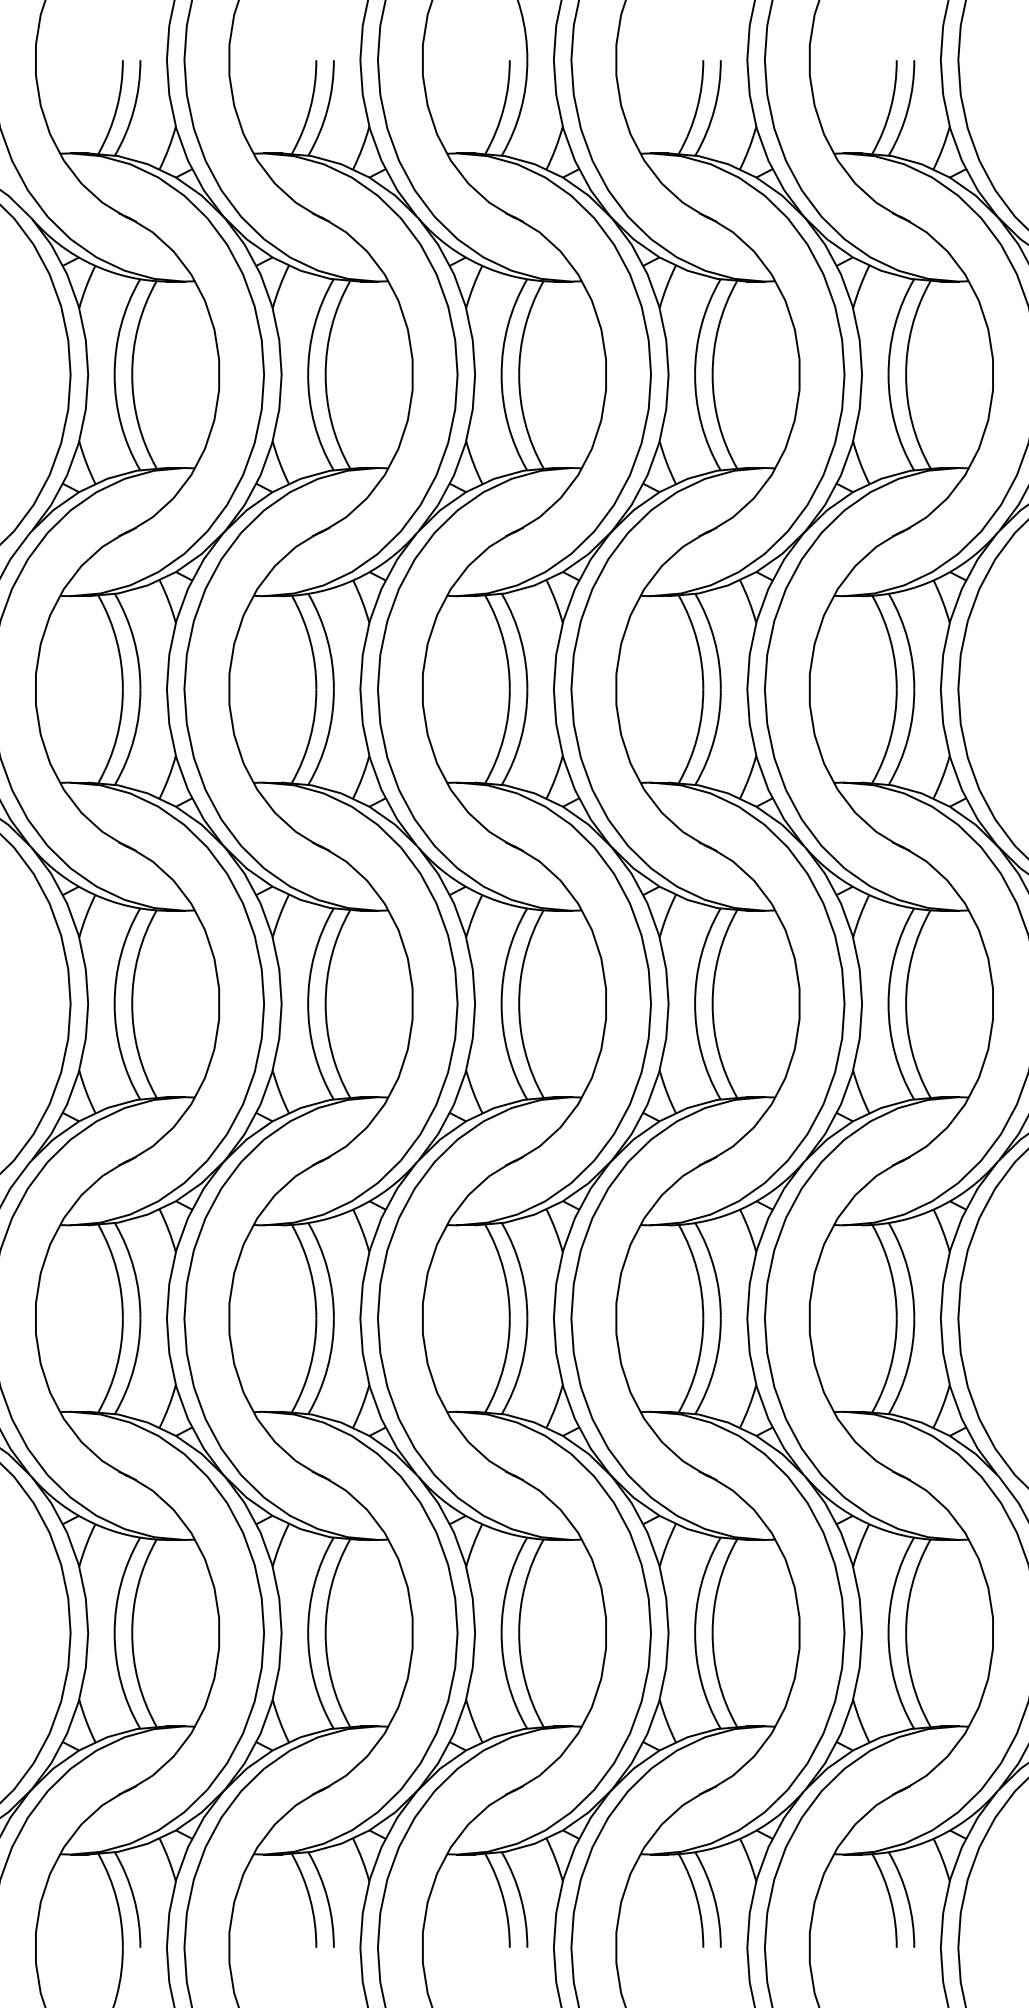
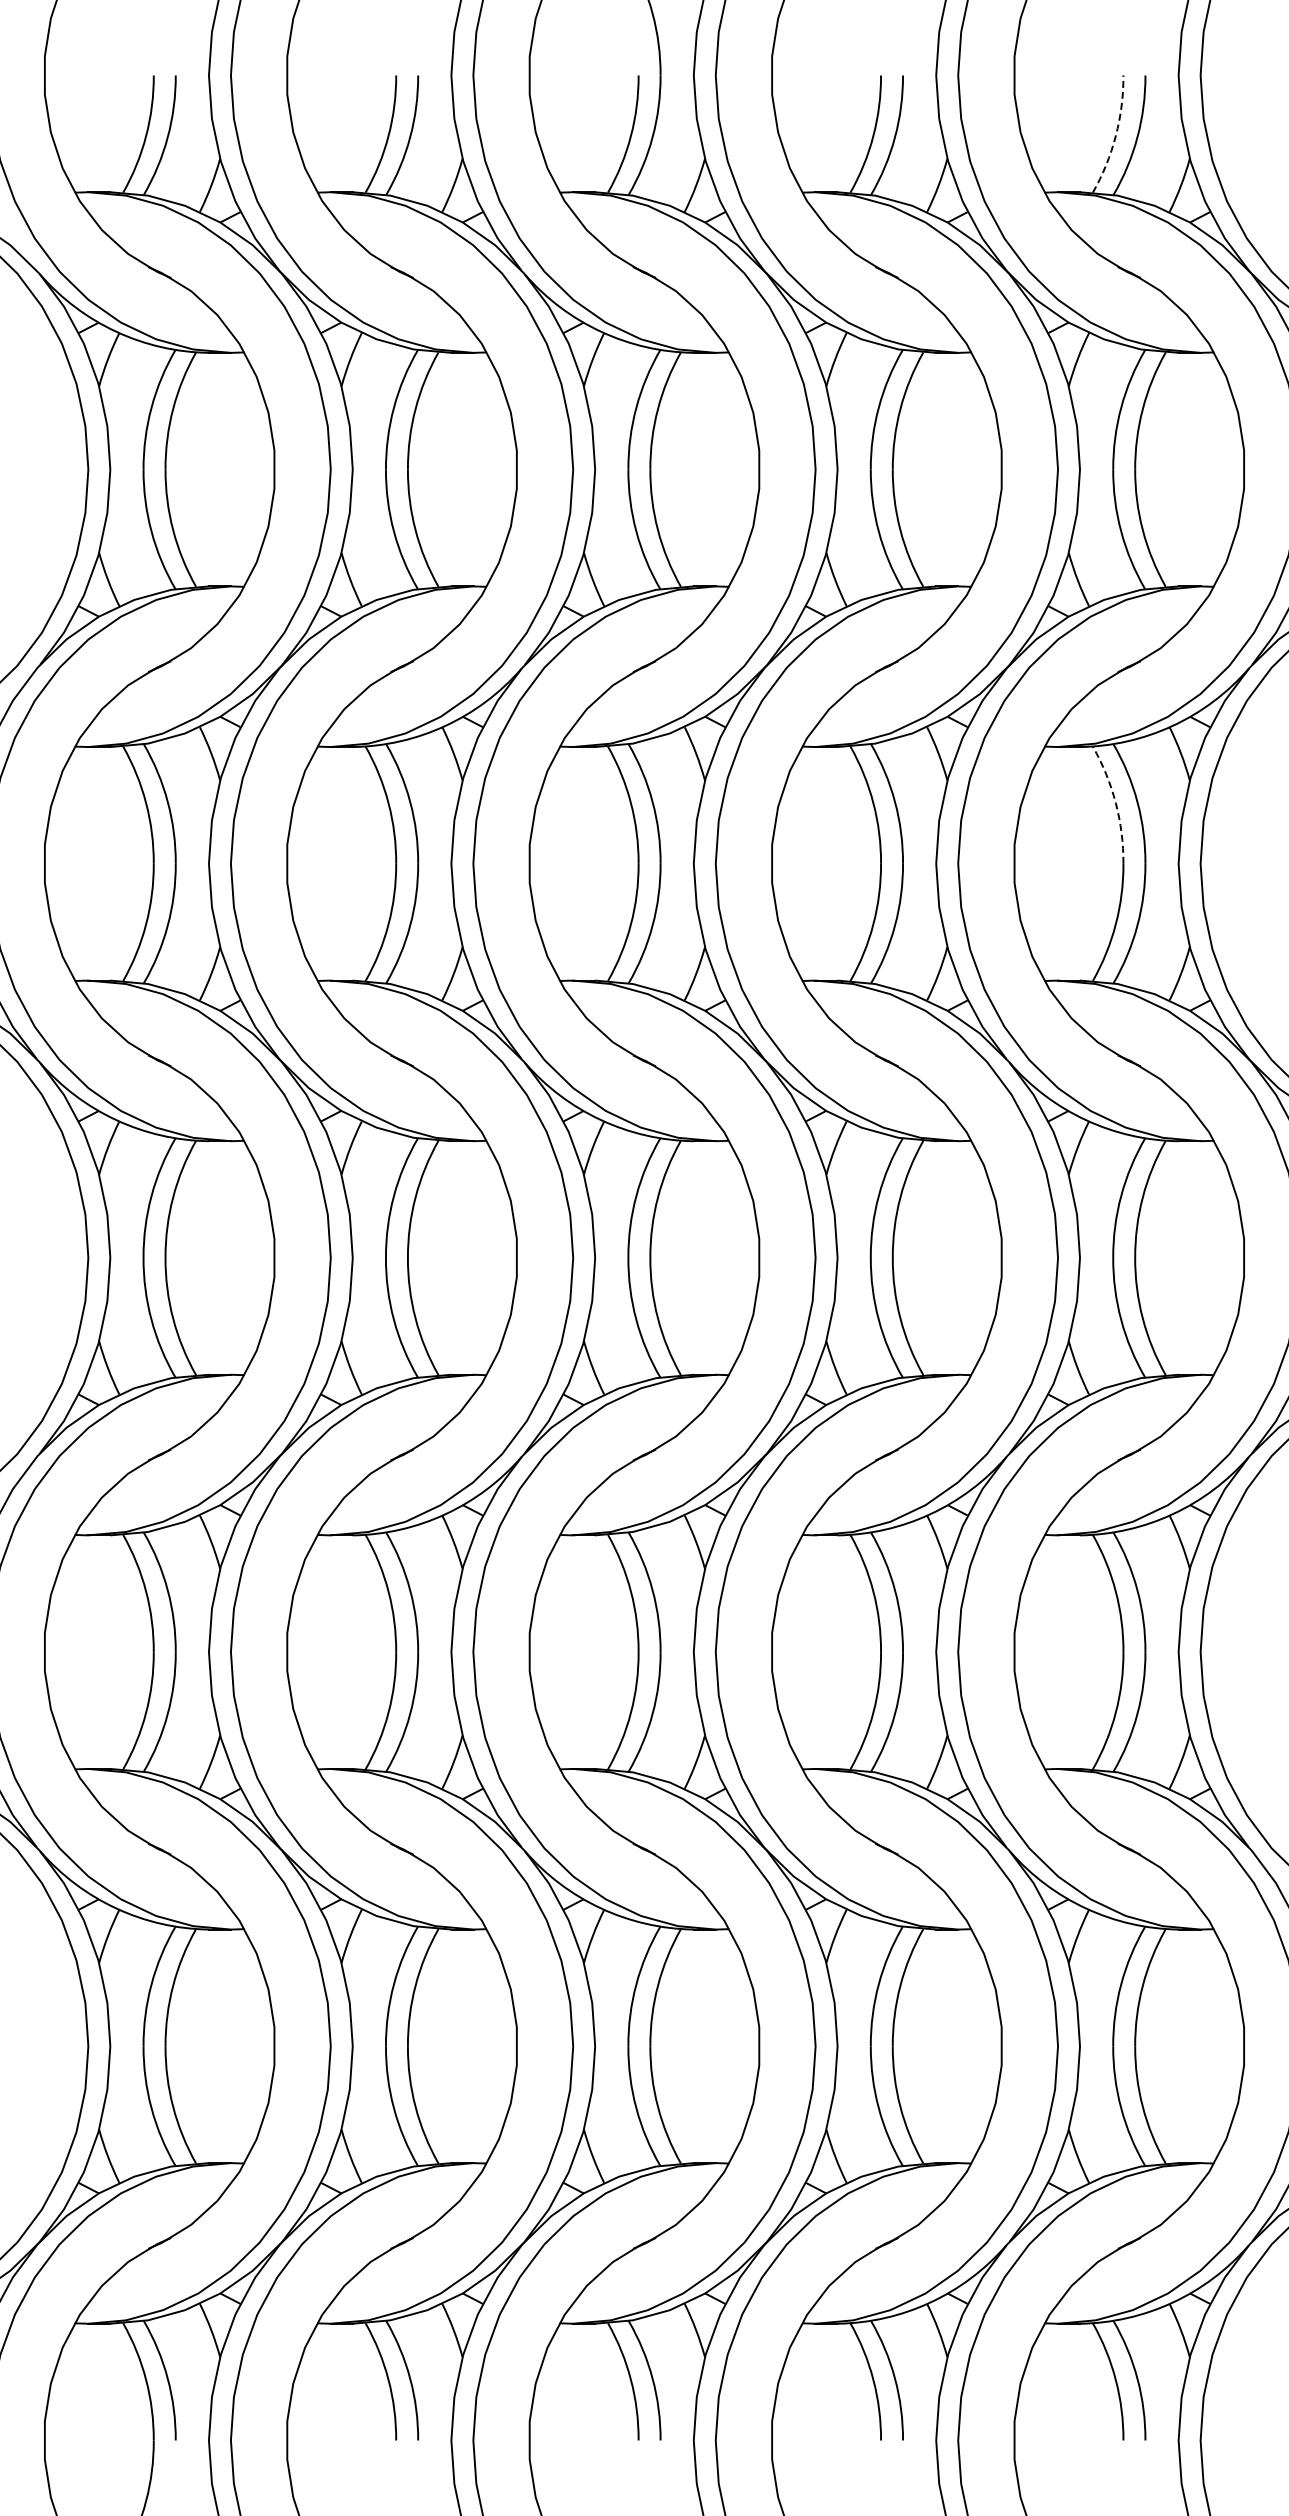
arc: (890, 108) -> (1115, 136), solid -> dashed
arc: (890, 641) -> (1115, 803), solid -> dashed

